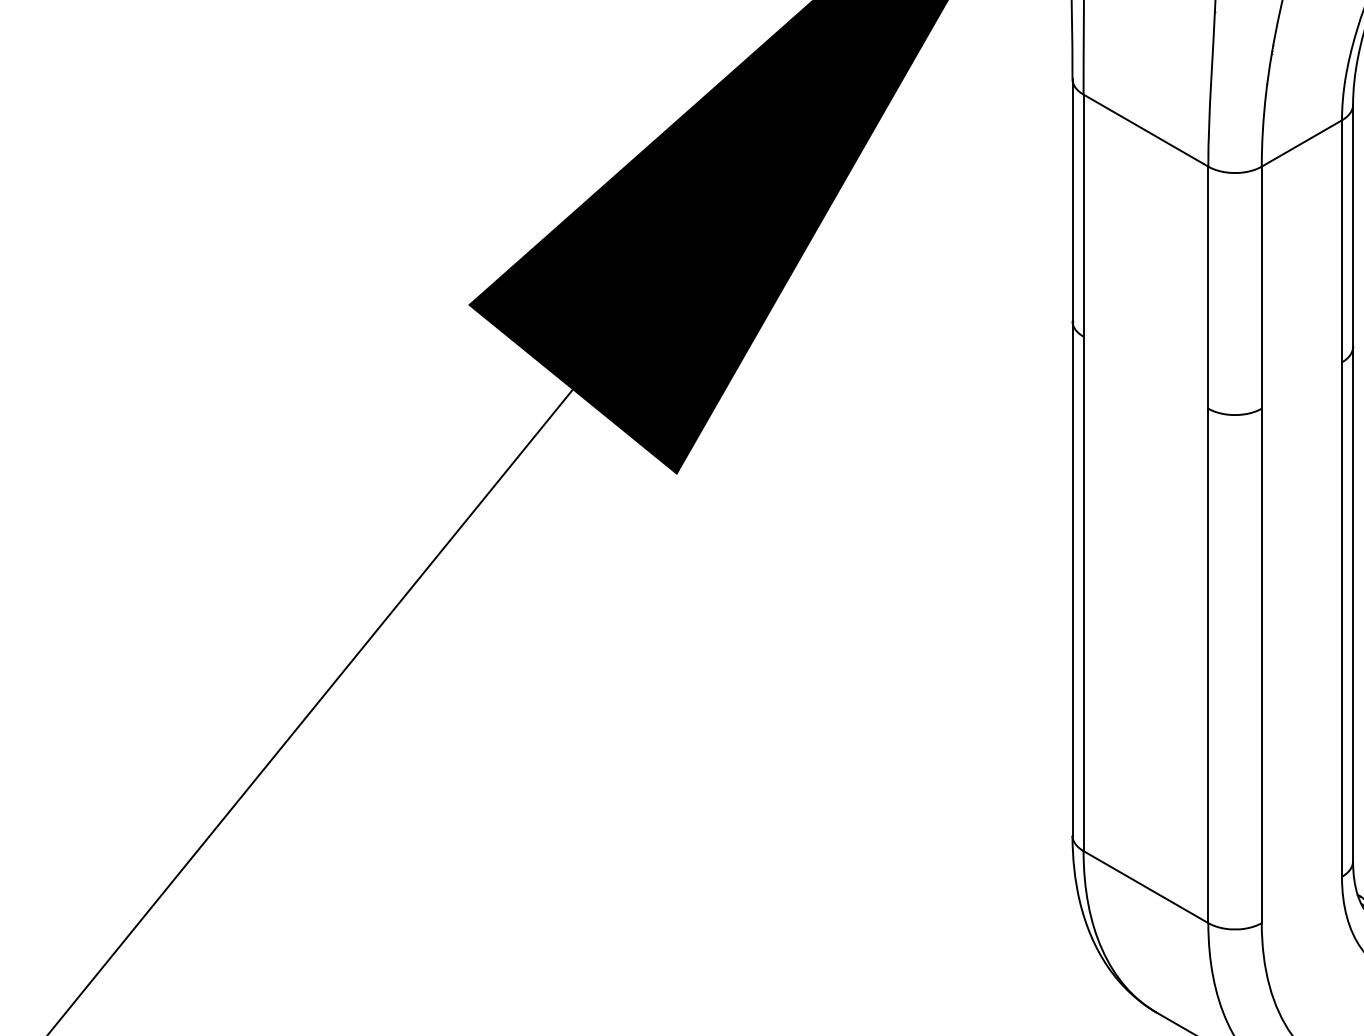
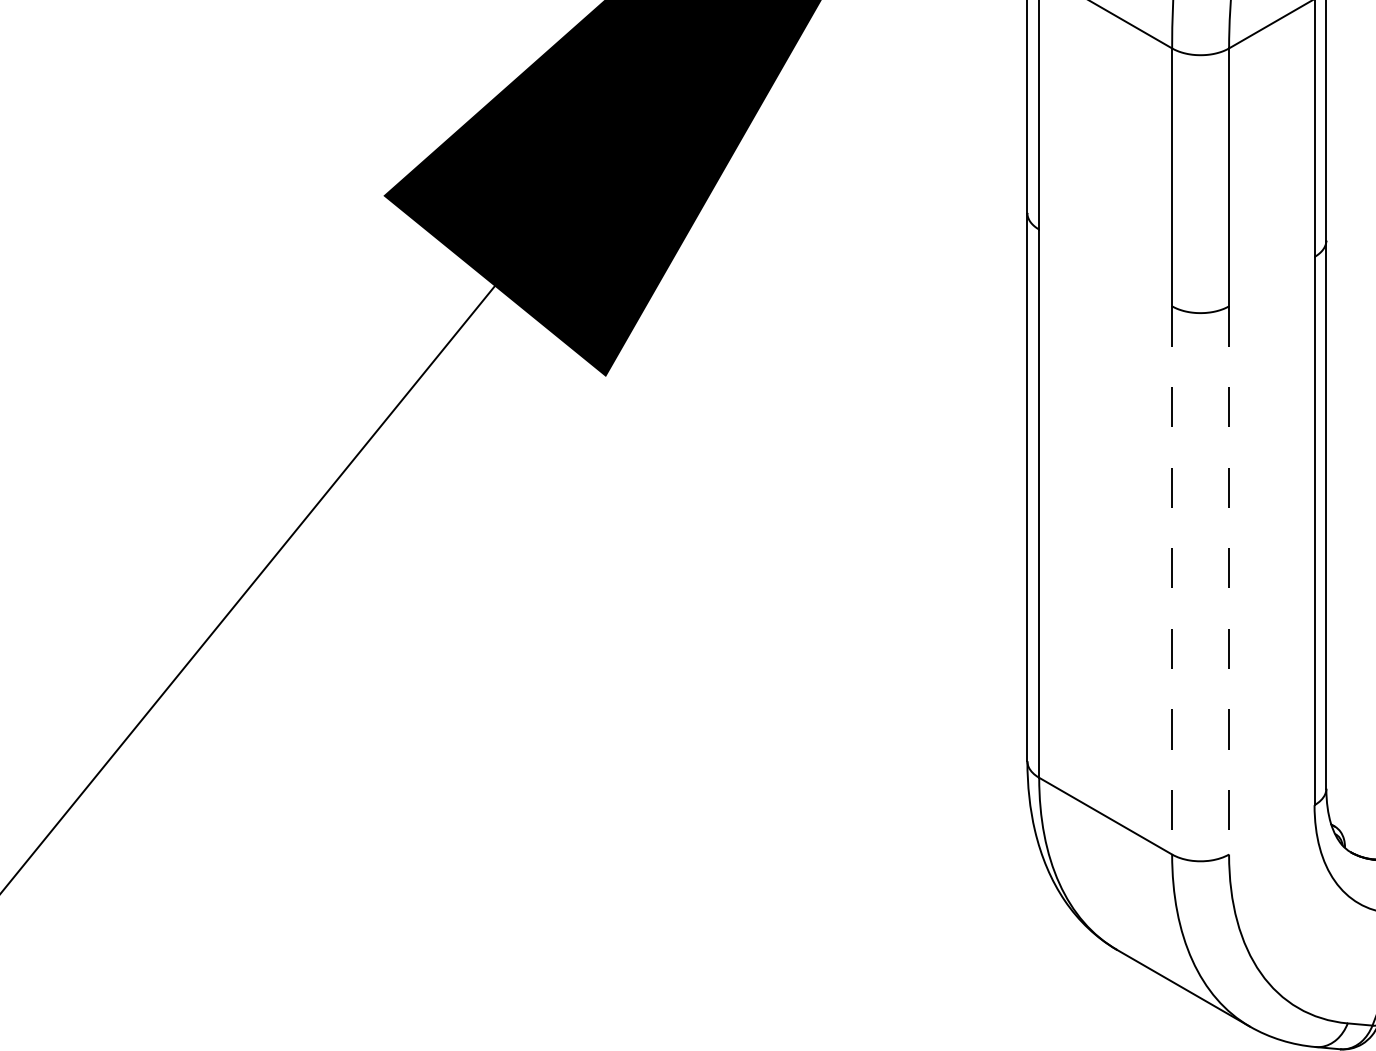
line: (1208, 666) -> (1172, 581), solid -> dashed
line: (1261, 666) -> (1228, 581), solid -> dashed

